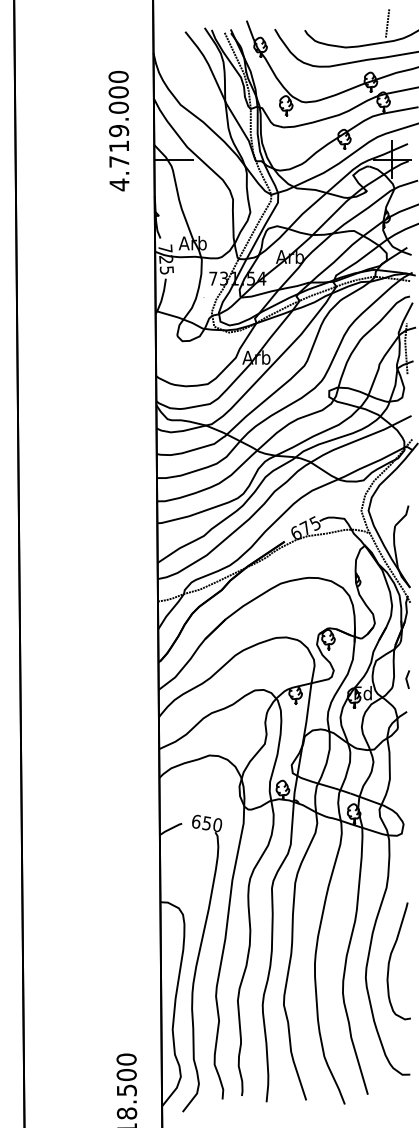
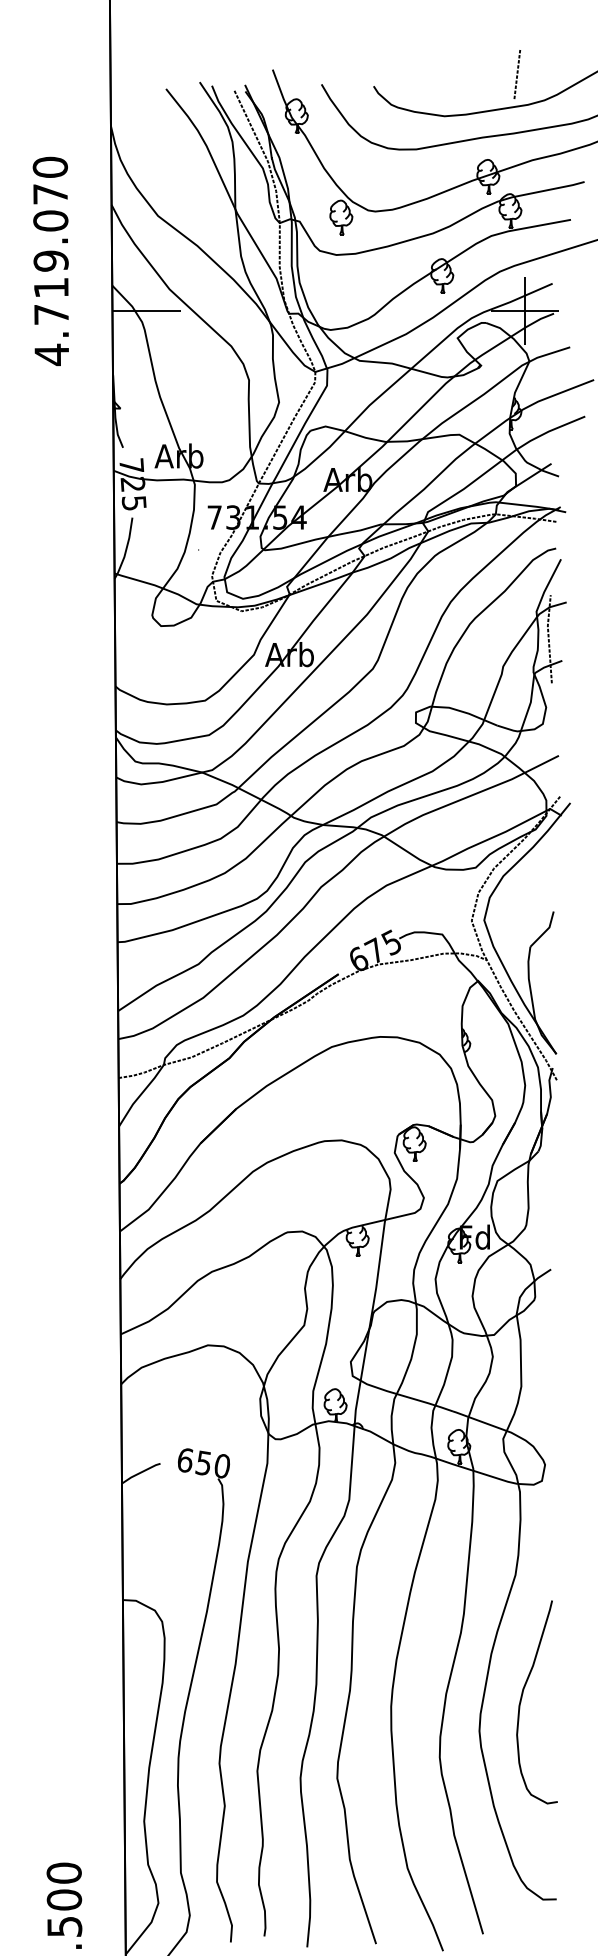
text: (118, 92) -> (50, 194), 4.719.000 -> 4.719.070
line: (407, 679) -> (551, 1213), removed

